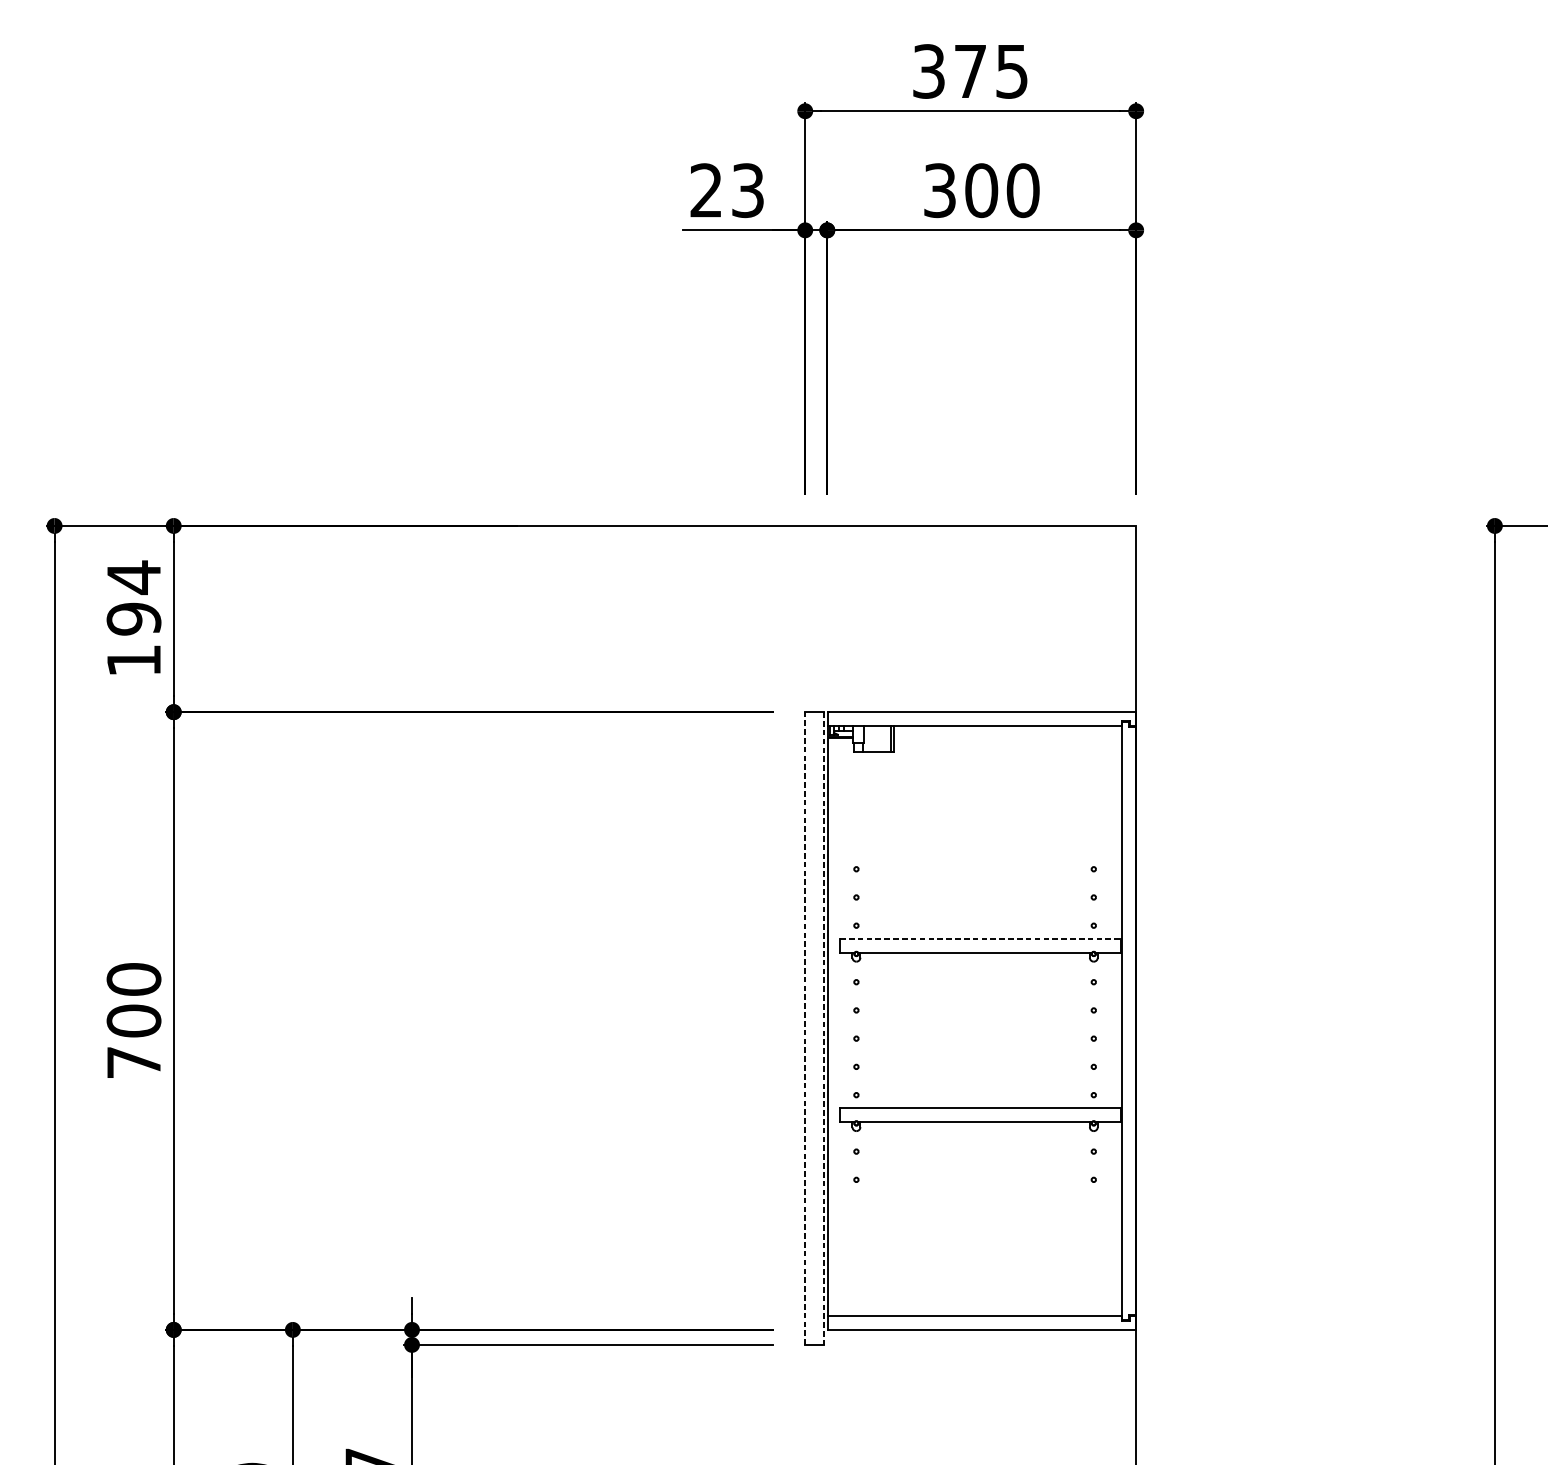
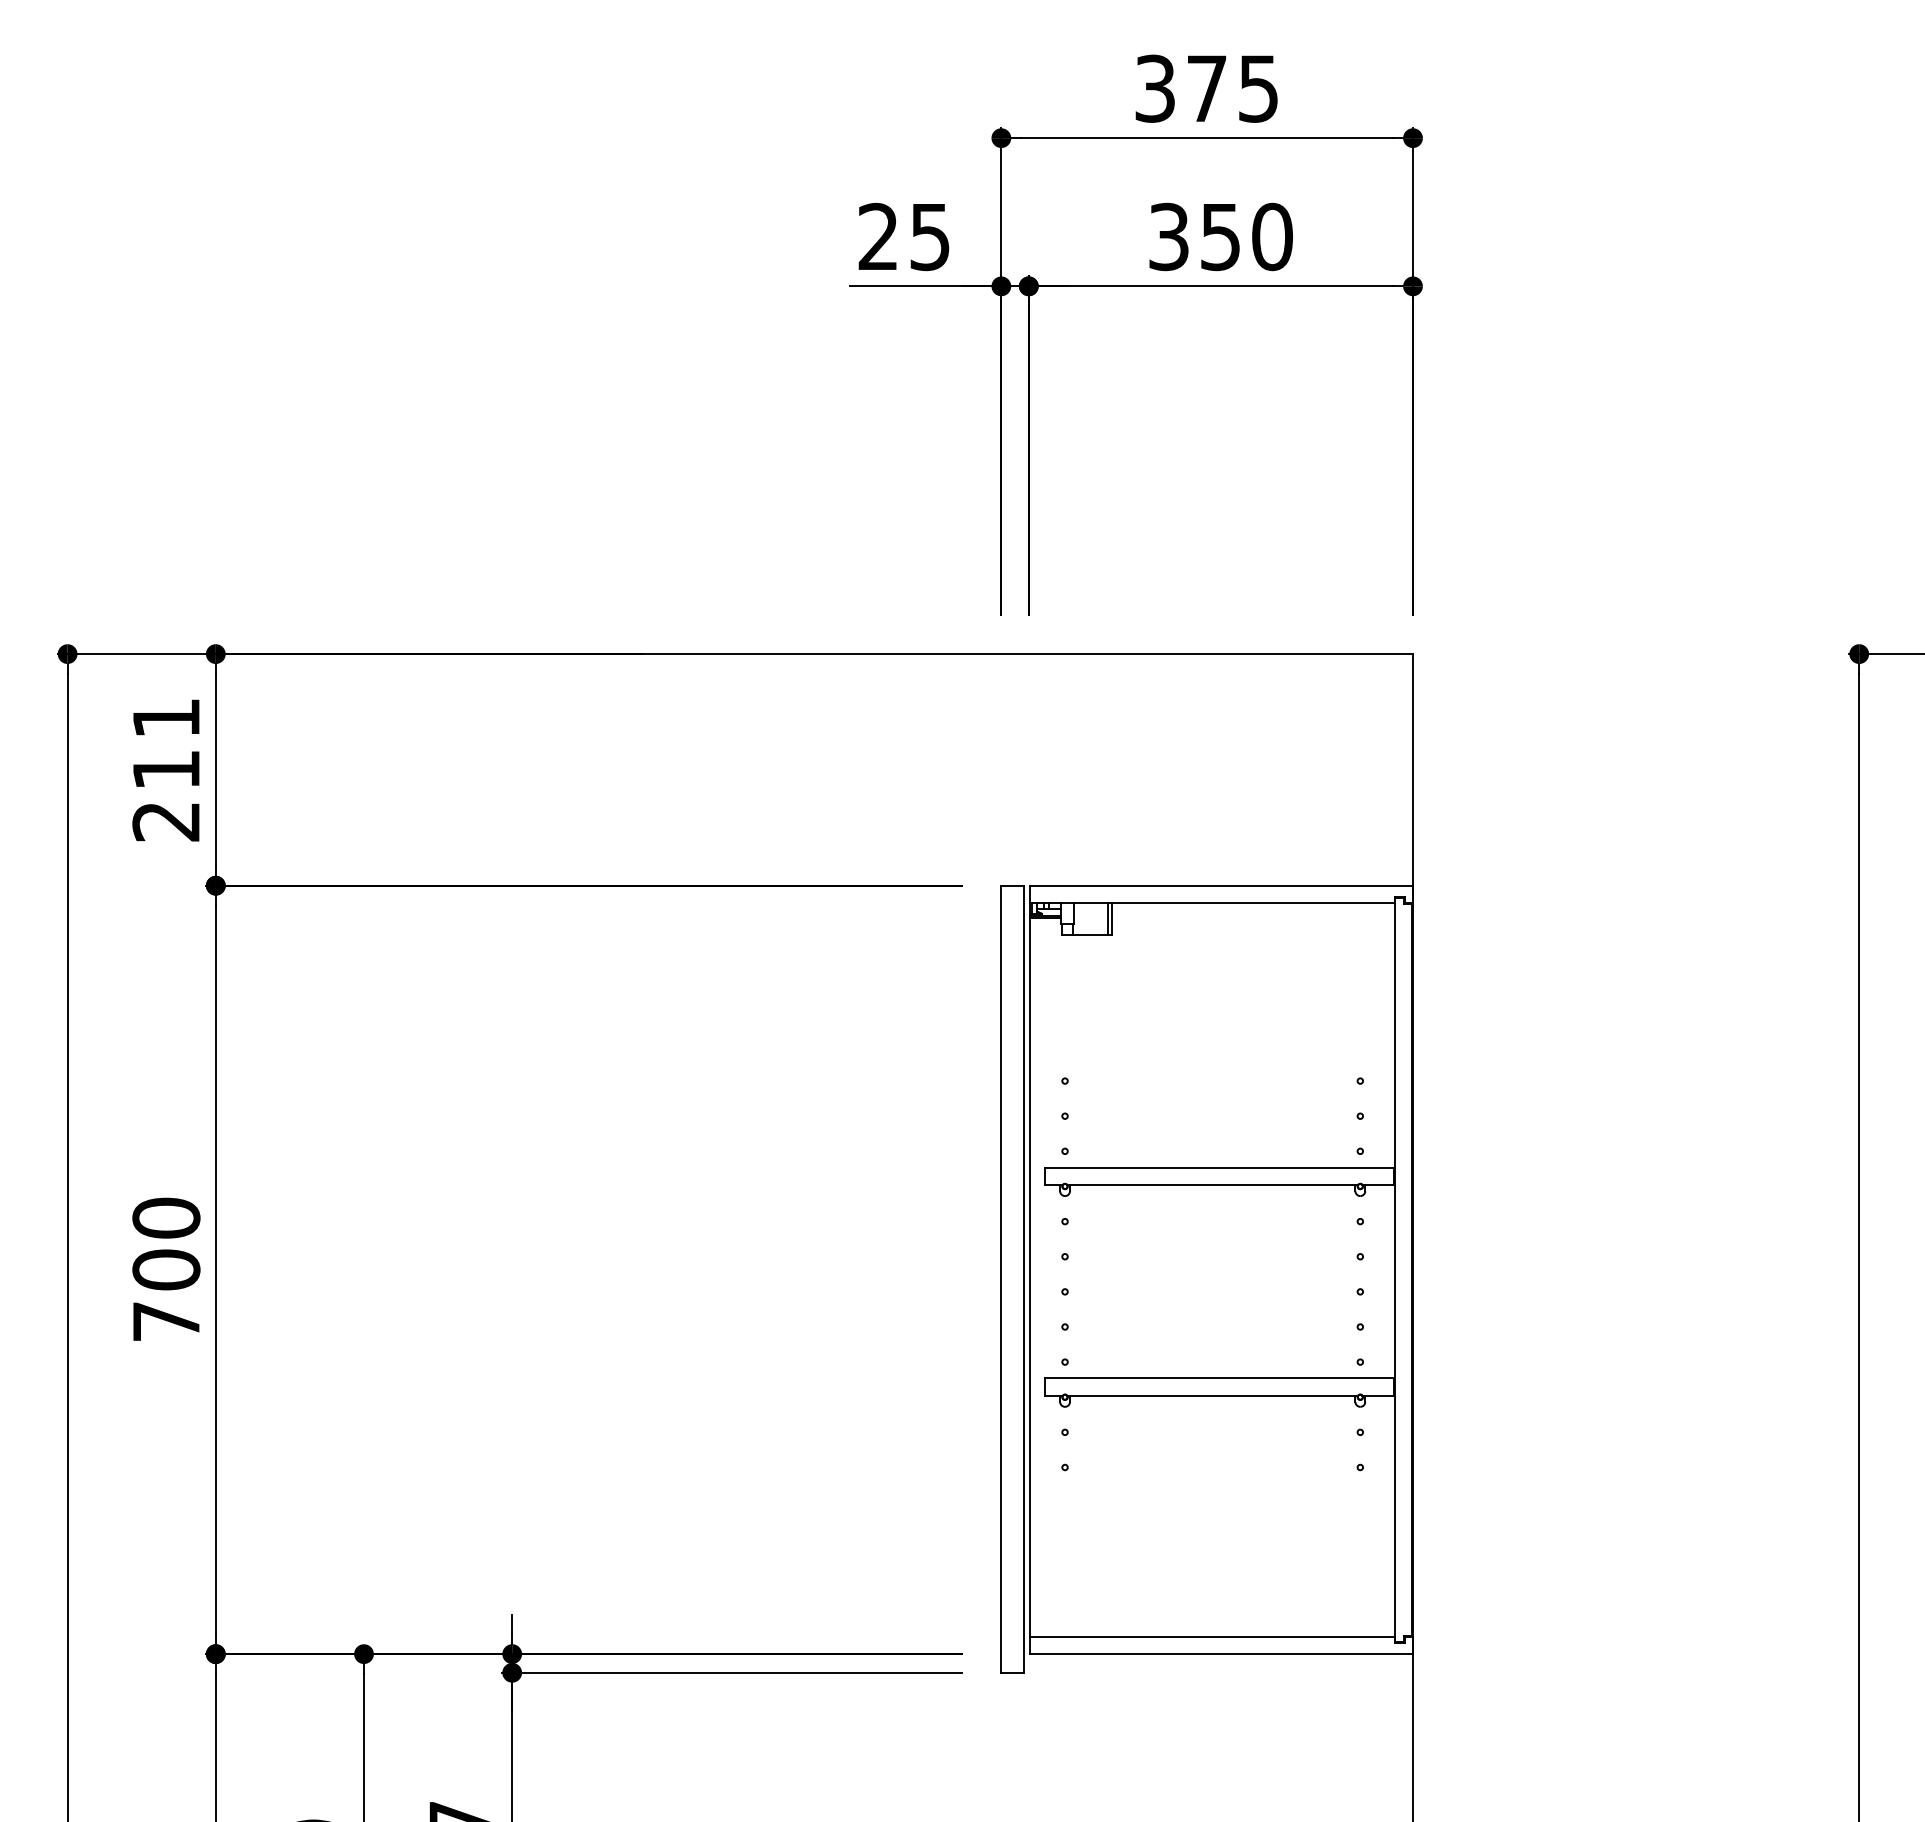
text: (748, 190) -> (930, 236), 23 -> 25
text: (981, 190) -> (1220, 236), 300 -> 350
text: (134, 617) -> (166, 768), 194 -> 211
line: (980, 938) -> (1219, 1167), dashed -> solid
line: (805, 1028) -> (1001, 1279), dashed -> solid
line: (823, 1028) -> (1024, 1279), dashed -> solid

